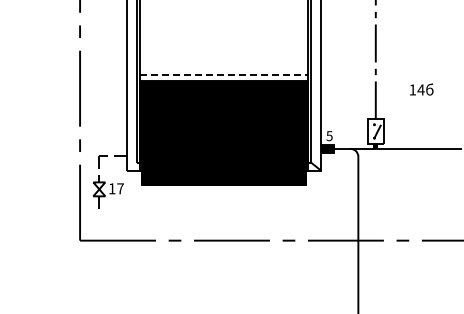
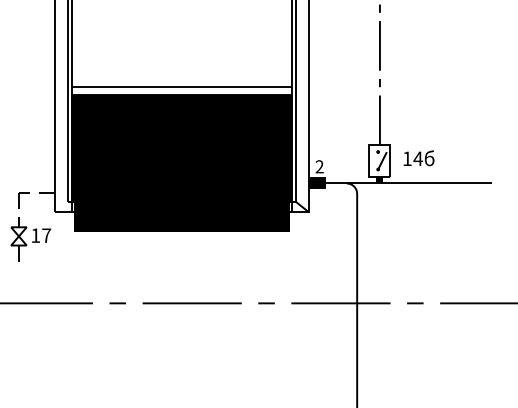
line: (224, 74) -> (182, 86), dashed -> solid
text: (421, 89) -> (418, 158), moved
text: (329, 136) -> (319, 167), 5 -> 2

